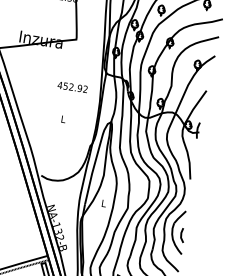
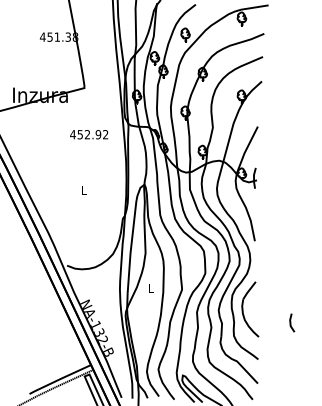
text: (72, 87) -> (89, 134), moved
line: (182, 235) -> (291, 322), moved

